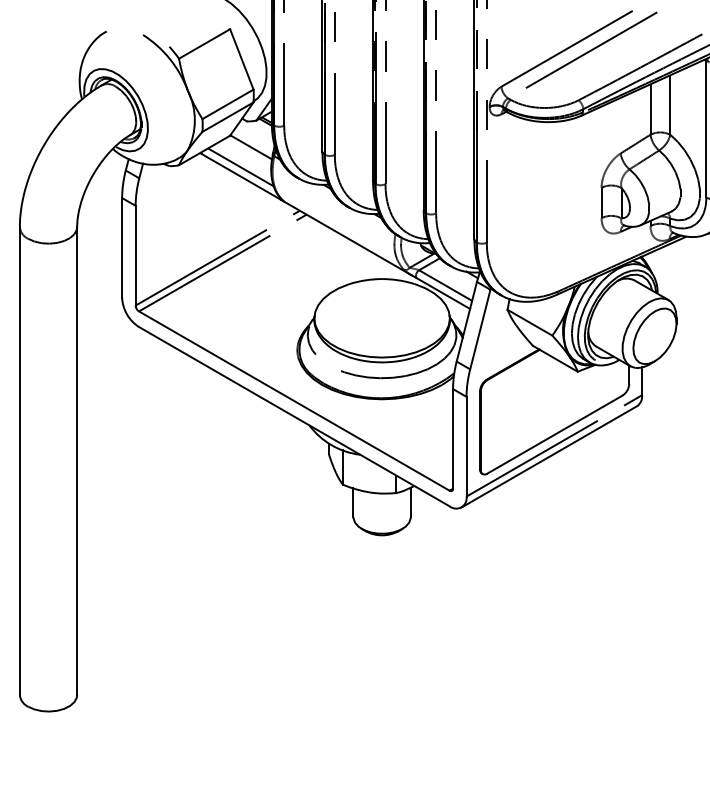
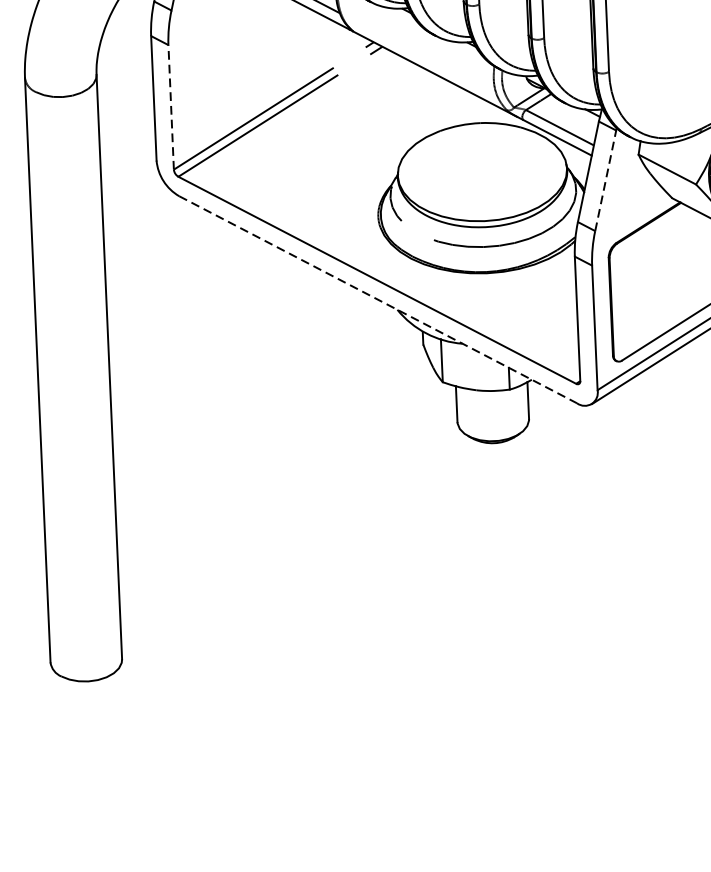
line: (135, 255) -> (170, 107), solid -> dashed
line: (480, 329) -> (605, 180), solid -> dashed
line: (294, 416) -> (378, 299), solid -> dashed

